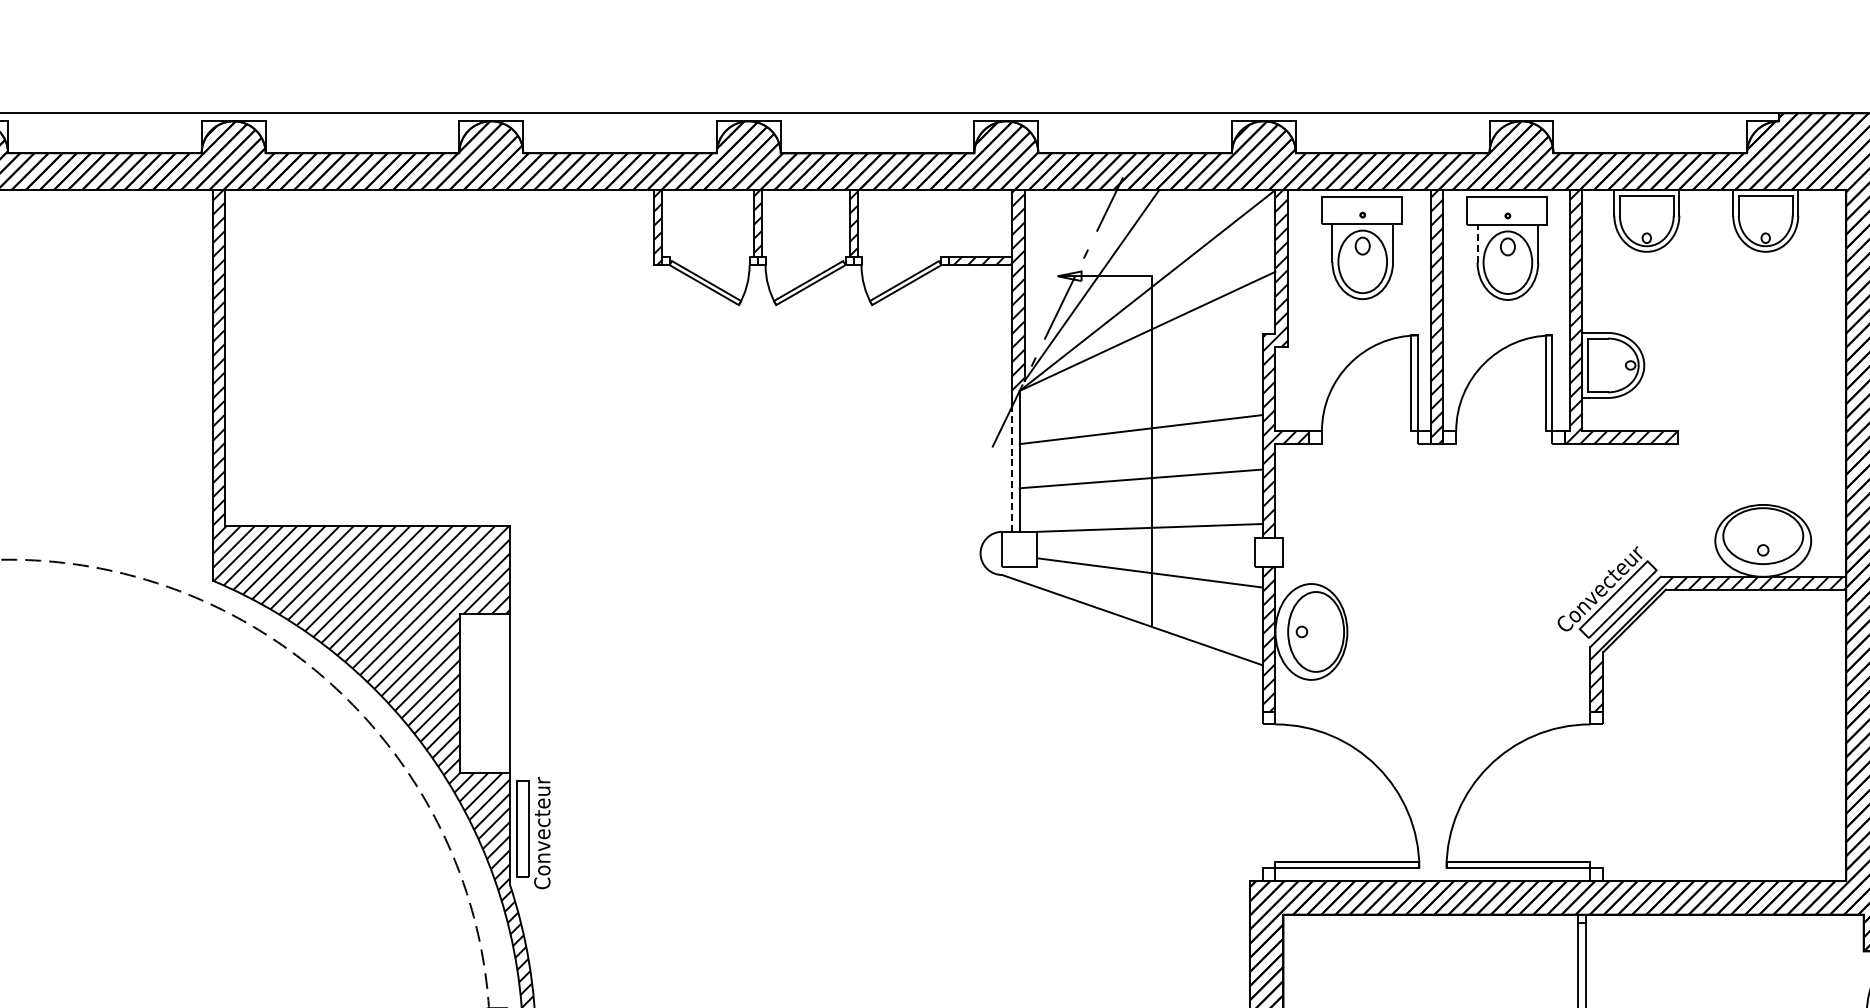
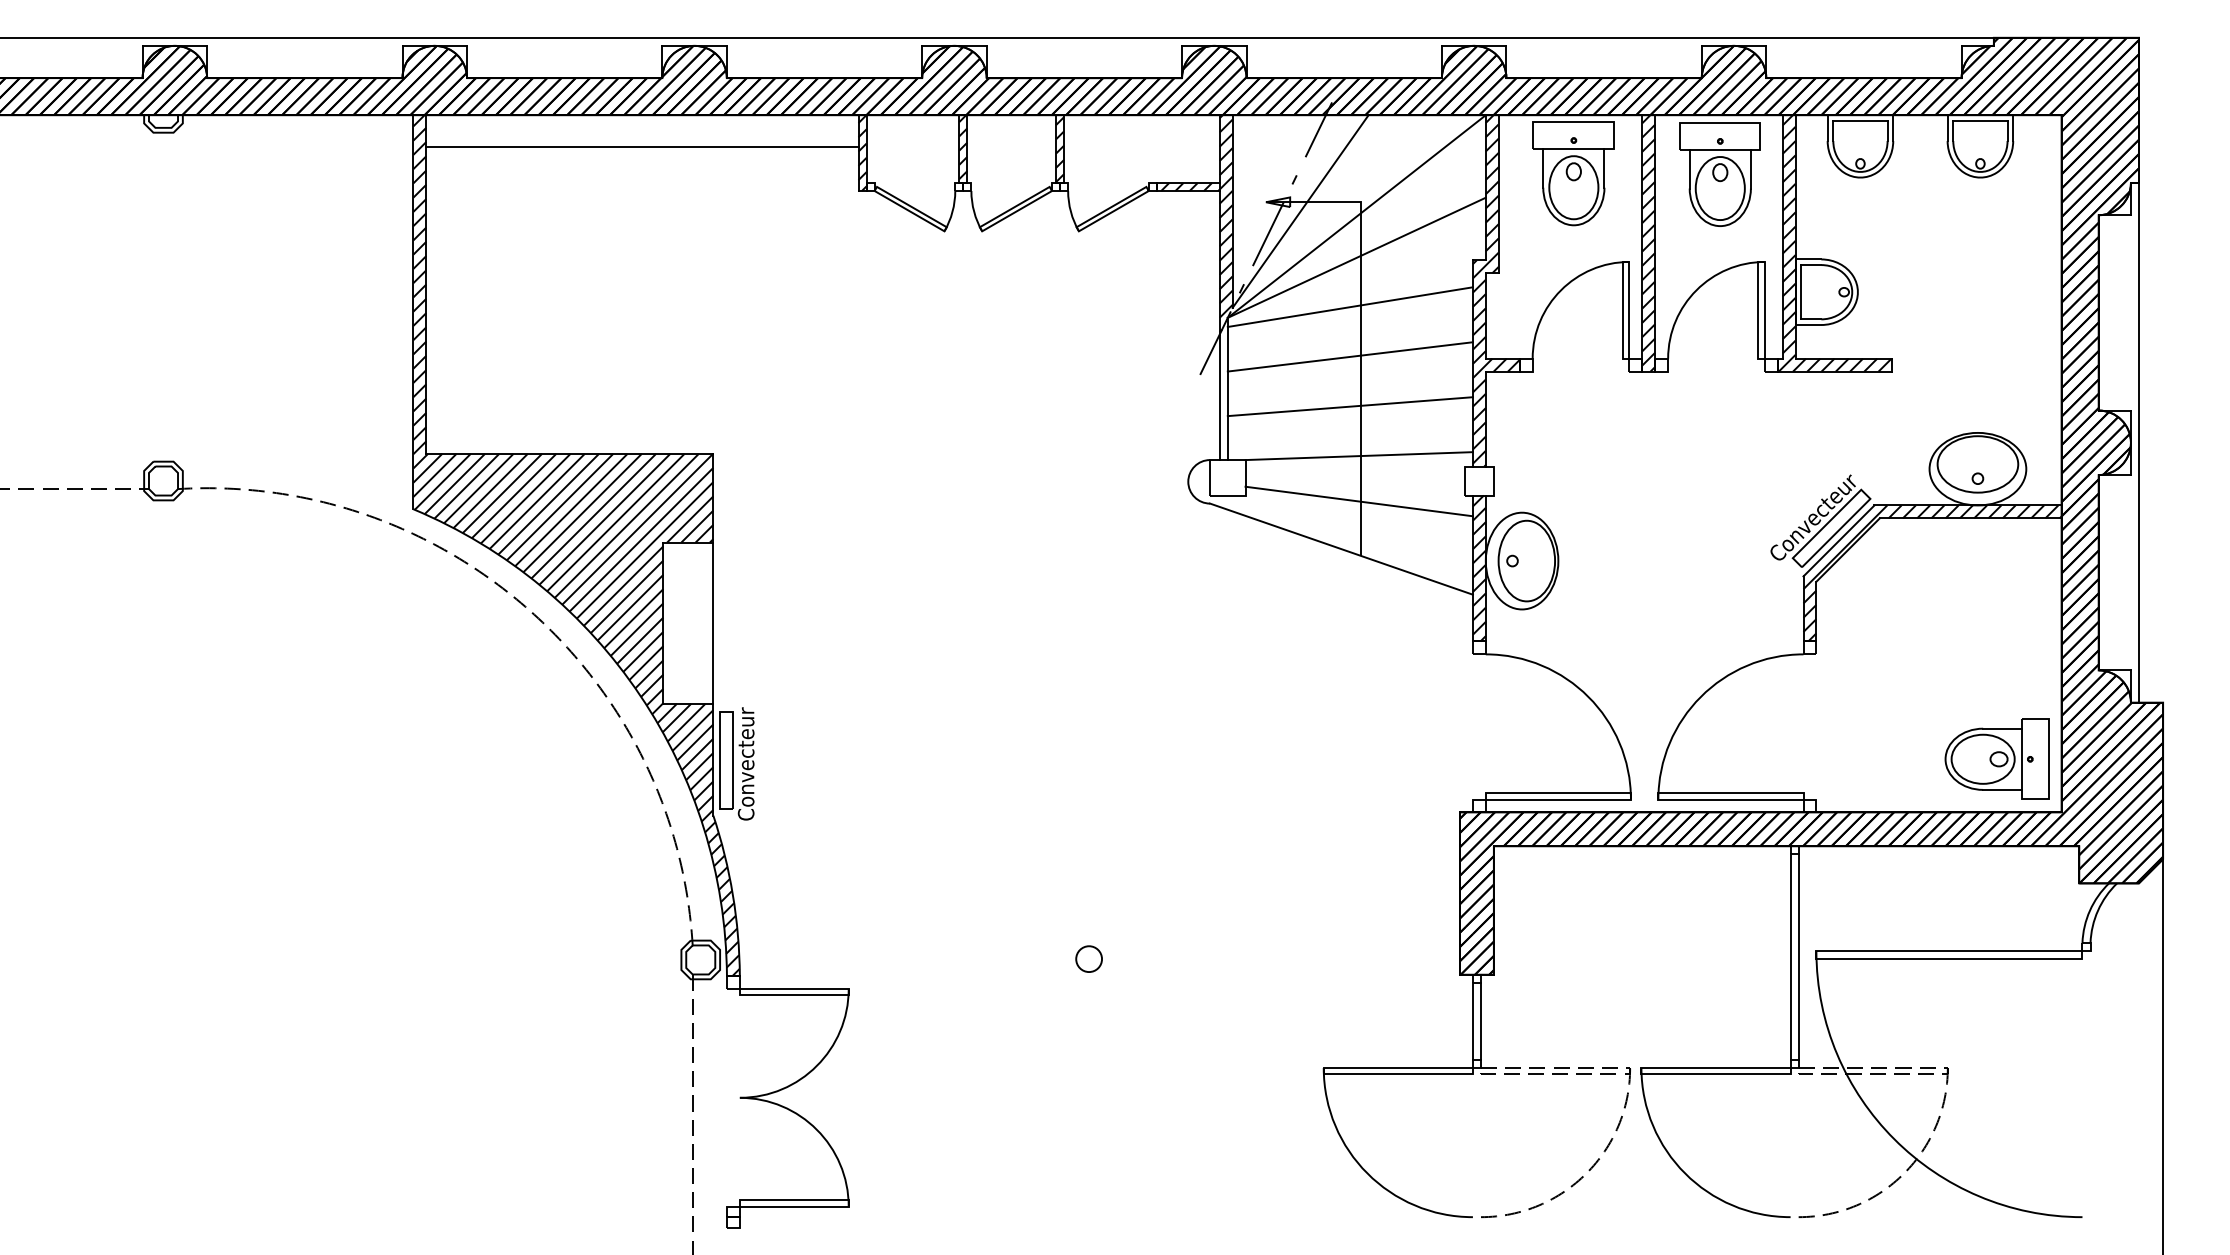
line: (439, 222) -> (642, 147), added
line: (1477, 242) -> (1689, 168), dashed -> solid
line: (1140, 379) -> (1349, 306), added
line: (1011, 469) -> (1219, 397), dashed -> solid
part: (1781, 827) -> (1996, 758), added

